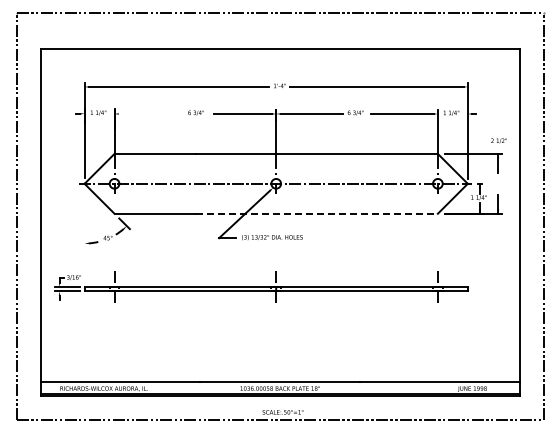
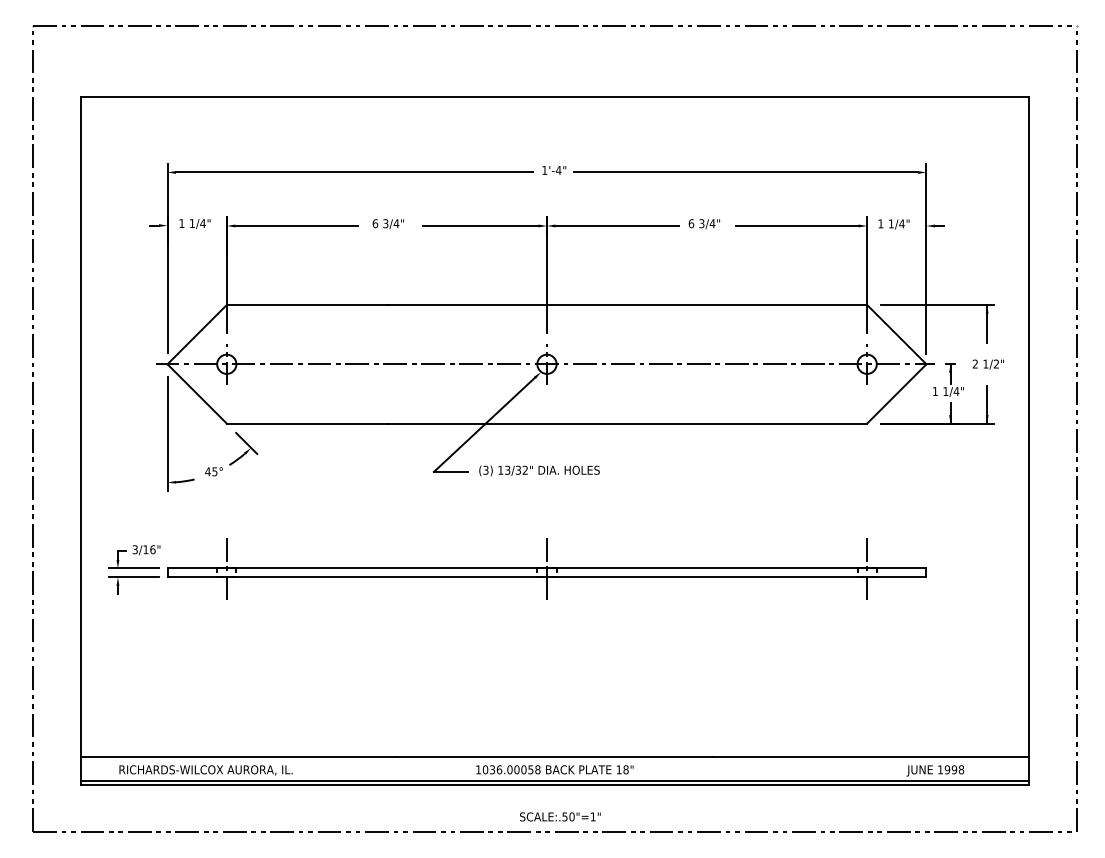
line: (149, 113) -> (296, 225), added
text: (498, 140) -> (987, 363), moved
line: (316, 213) -> (626, 423), dashed -> solid
line: (84, 218) -> (167, 432), added

